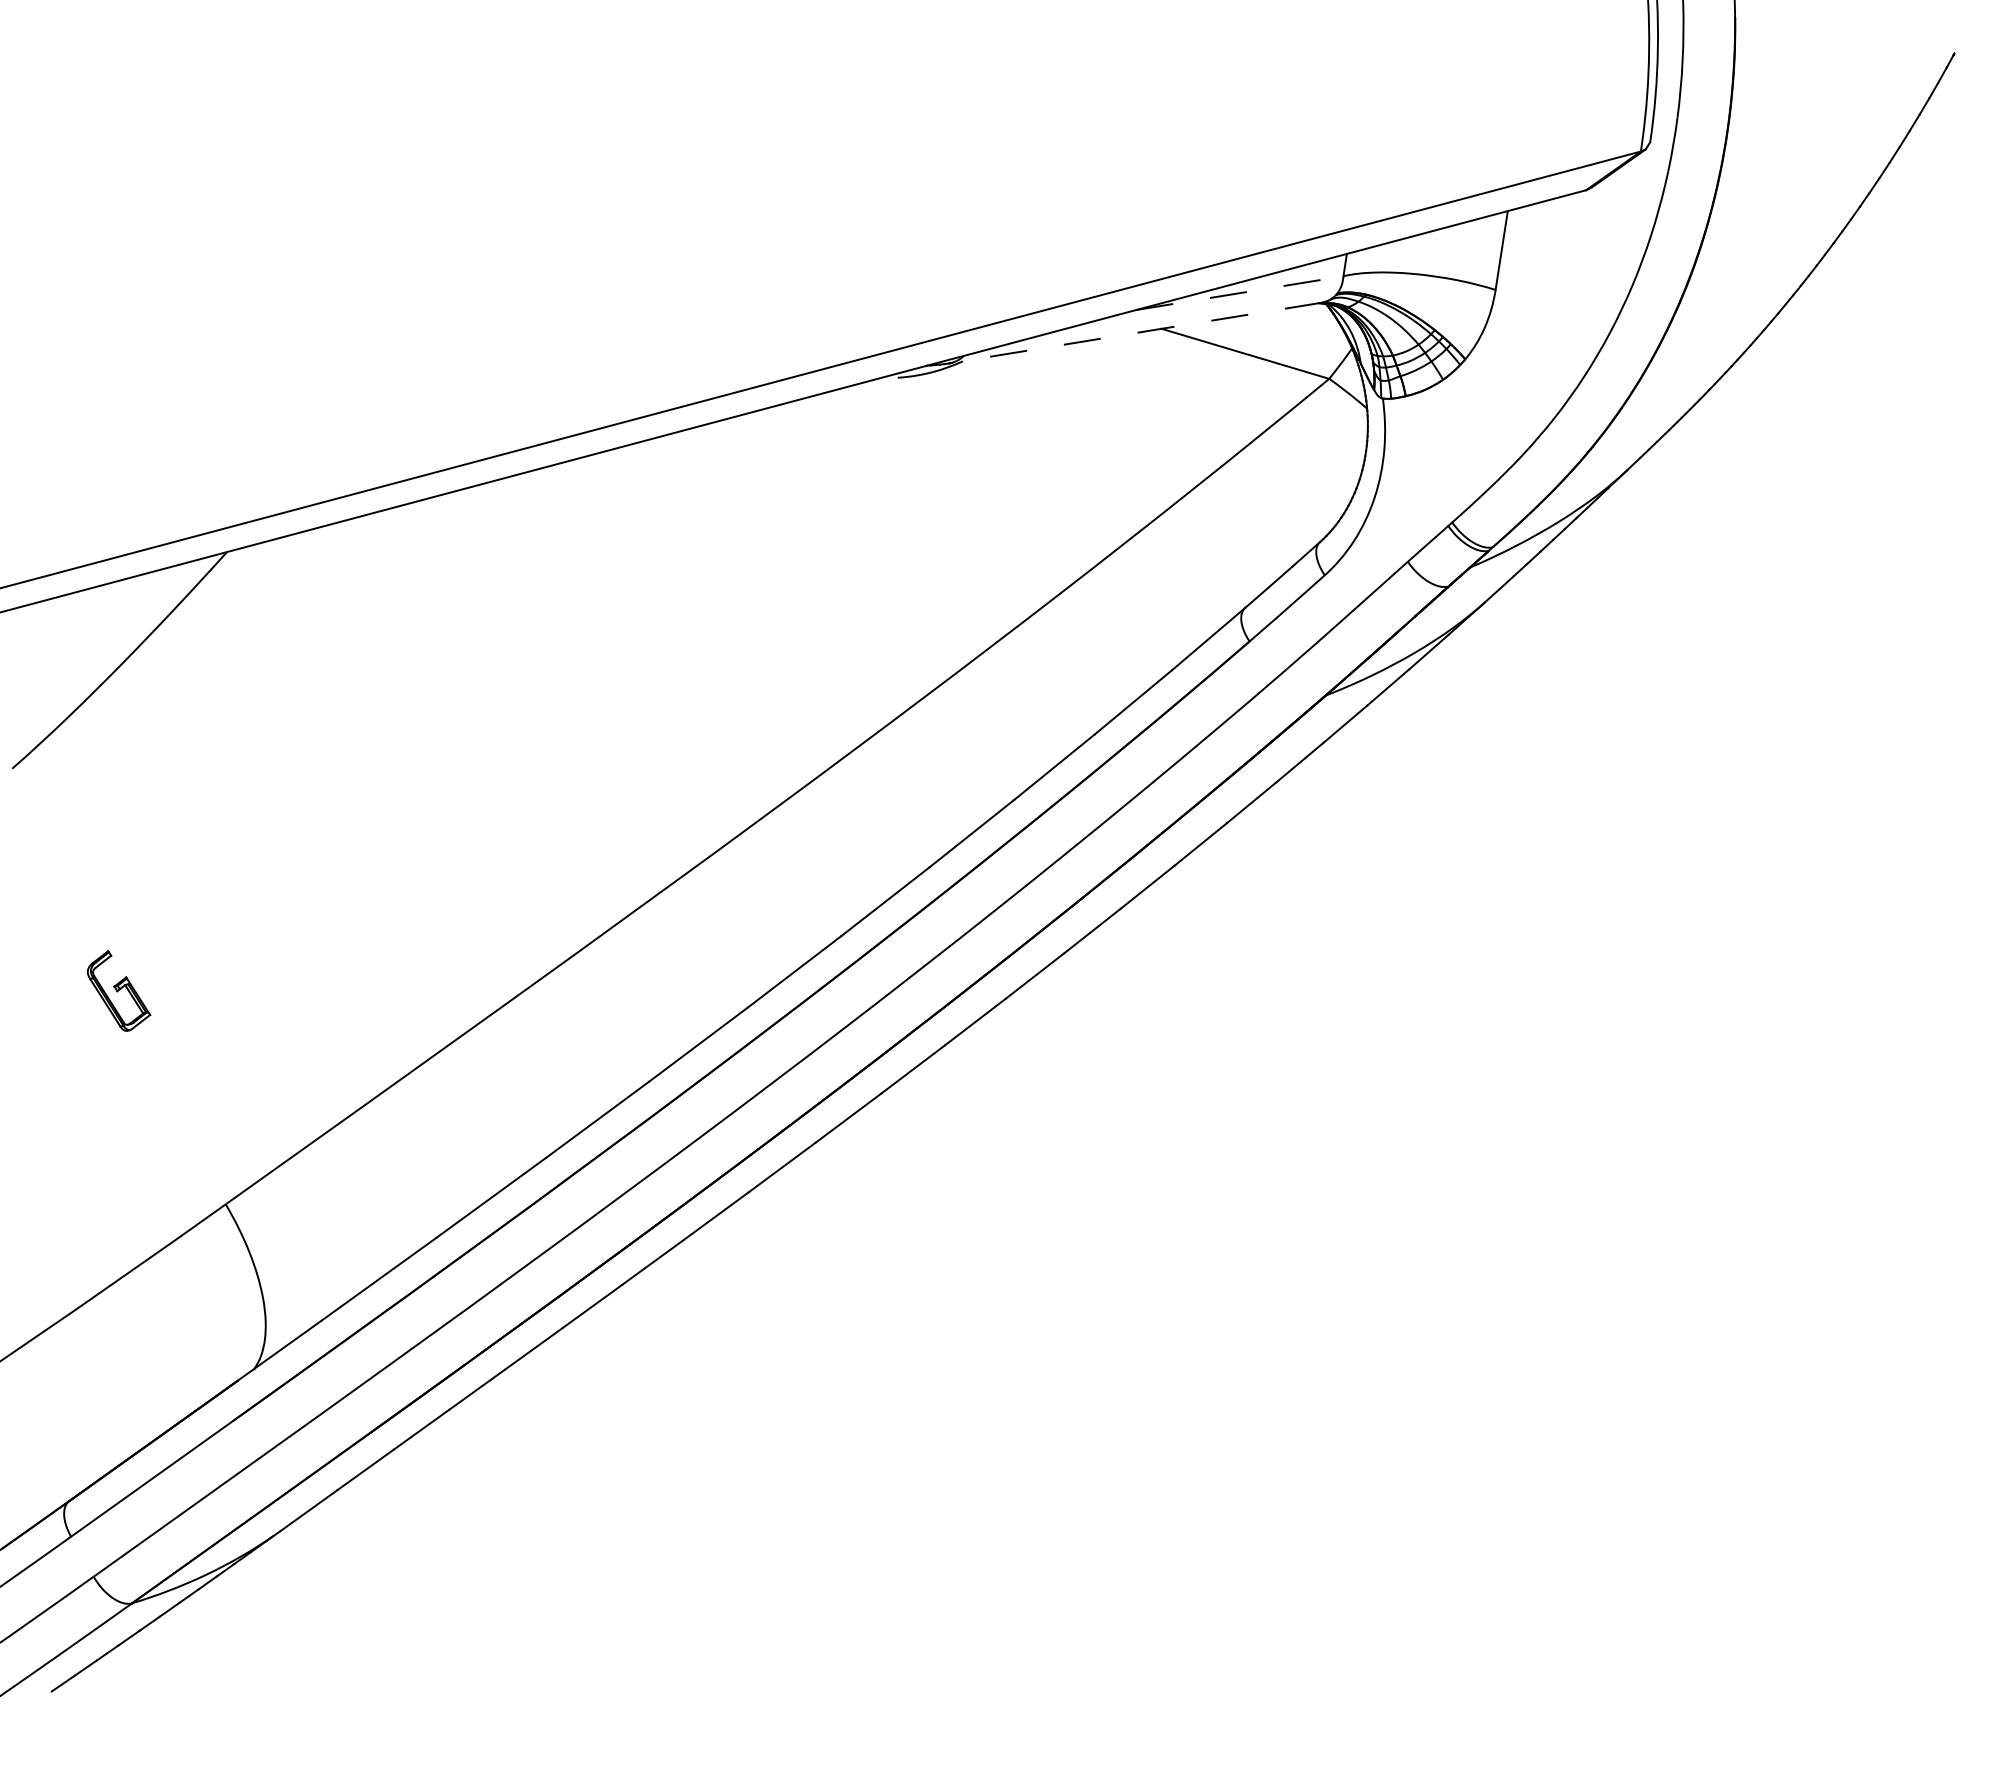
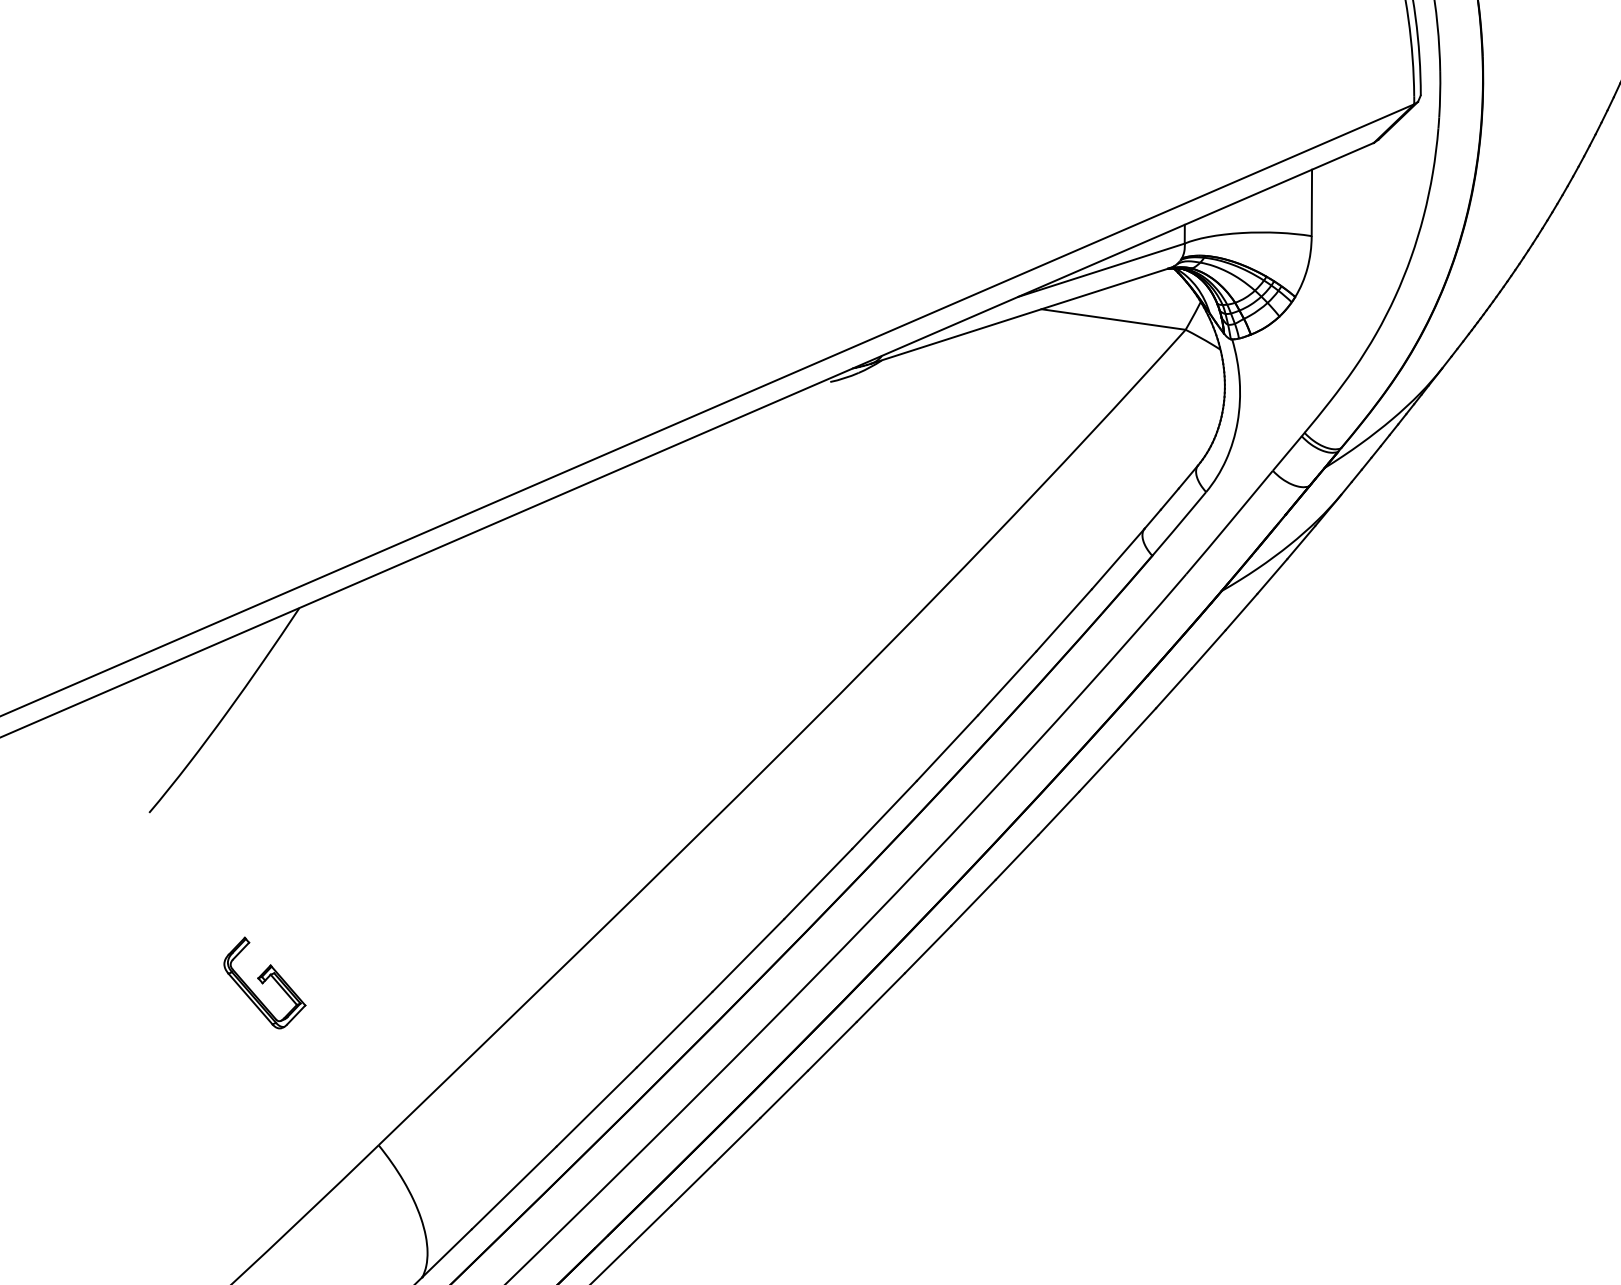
line: (1239, 293) -> (1101, 270), dashed -> solid
line: (1135, 333) -> (1020, 316), dashed -> solid
part: (118, 990) -> (264, 982), size x1.43

